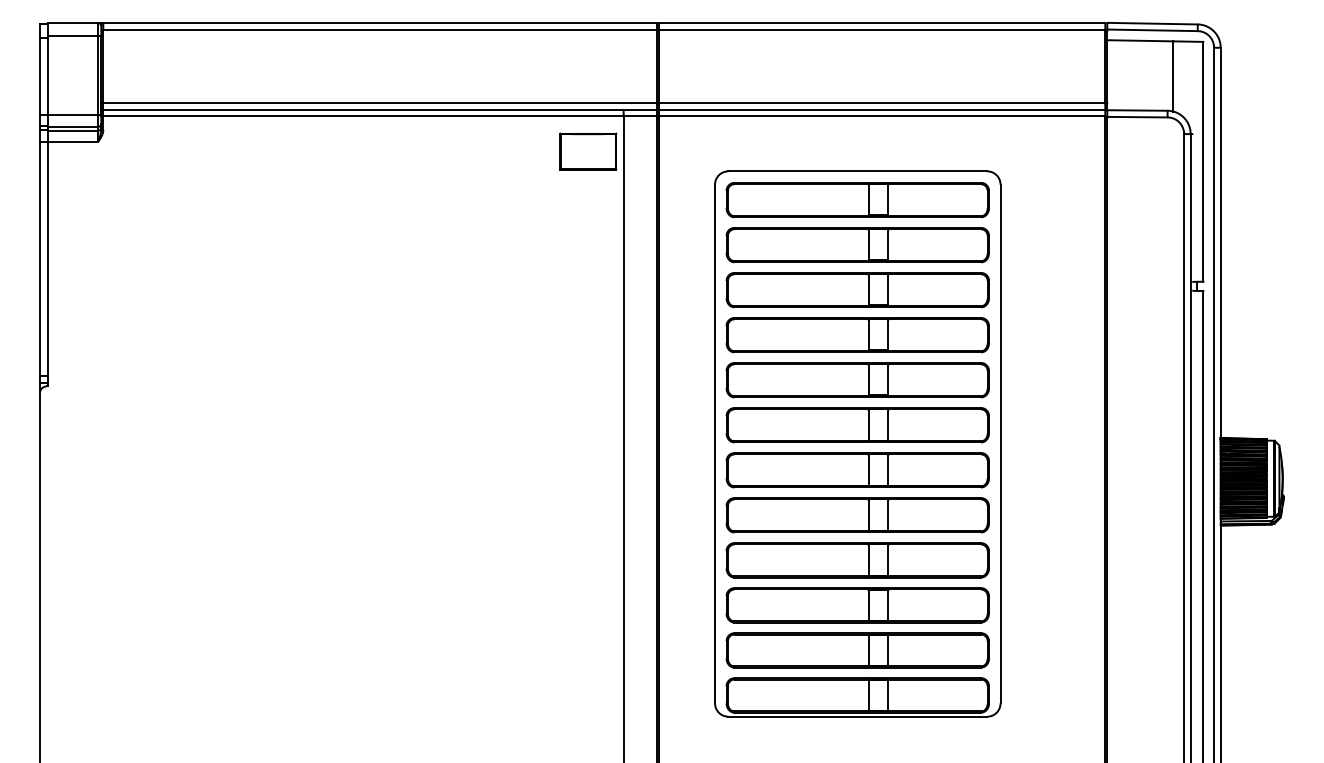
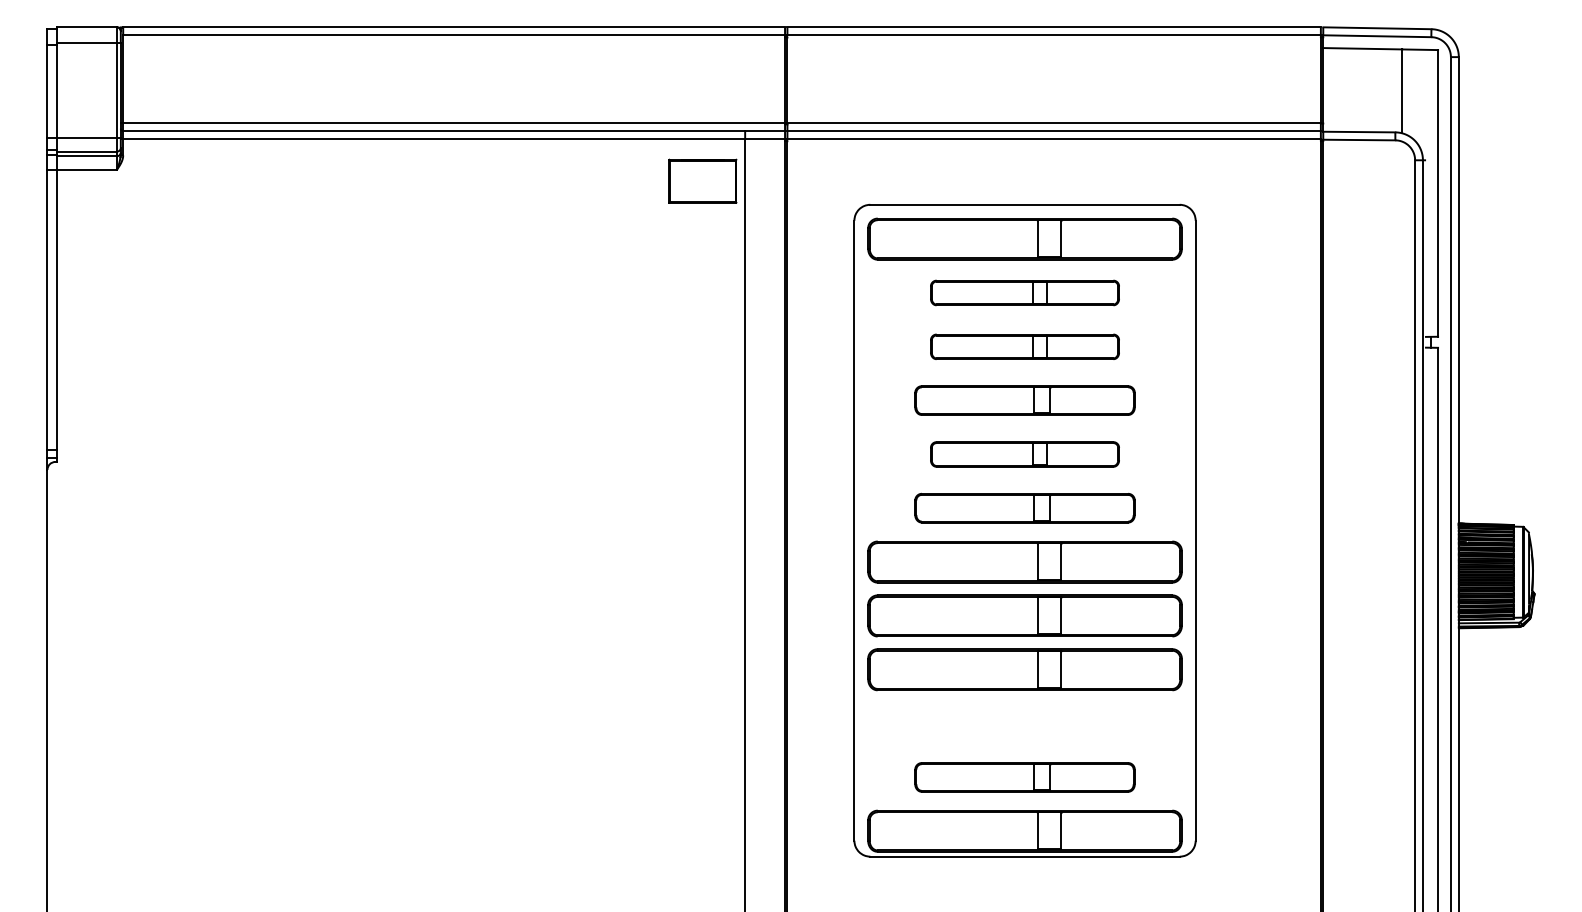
part: (857, 244) -> (1024, 292), size x0.6
part: (857, 289) -> (1024, 346), size x0.6
part: (857, 335) -> (1024, 400), size x0.7
part: (857, 380) -> (1024, 454), size x0.6
part: (857, 424) -> (1024, 507), size x0.7
part: (857, 605) -> (1024, 723), removed
part: (857, 650) -> (1024, 777), size x0.7

